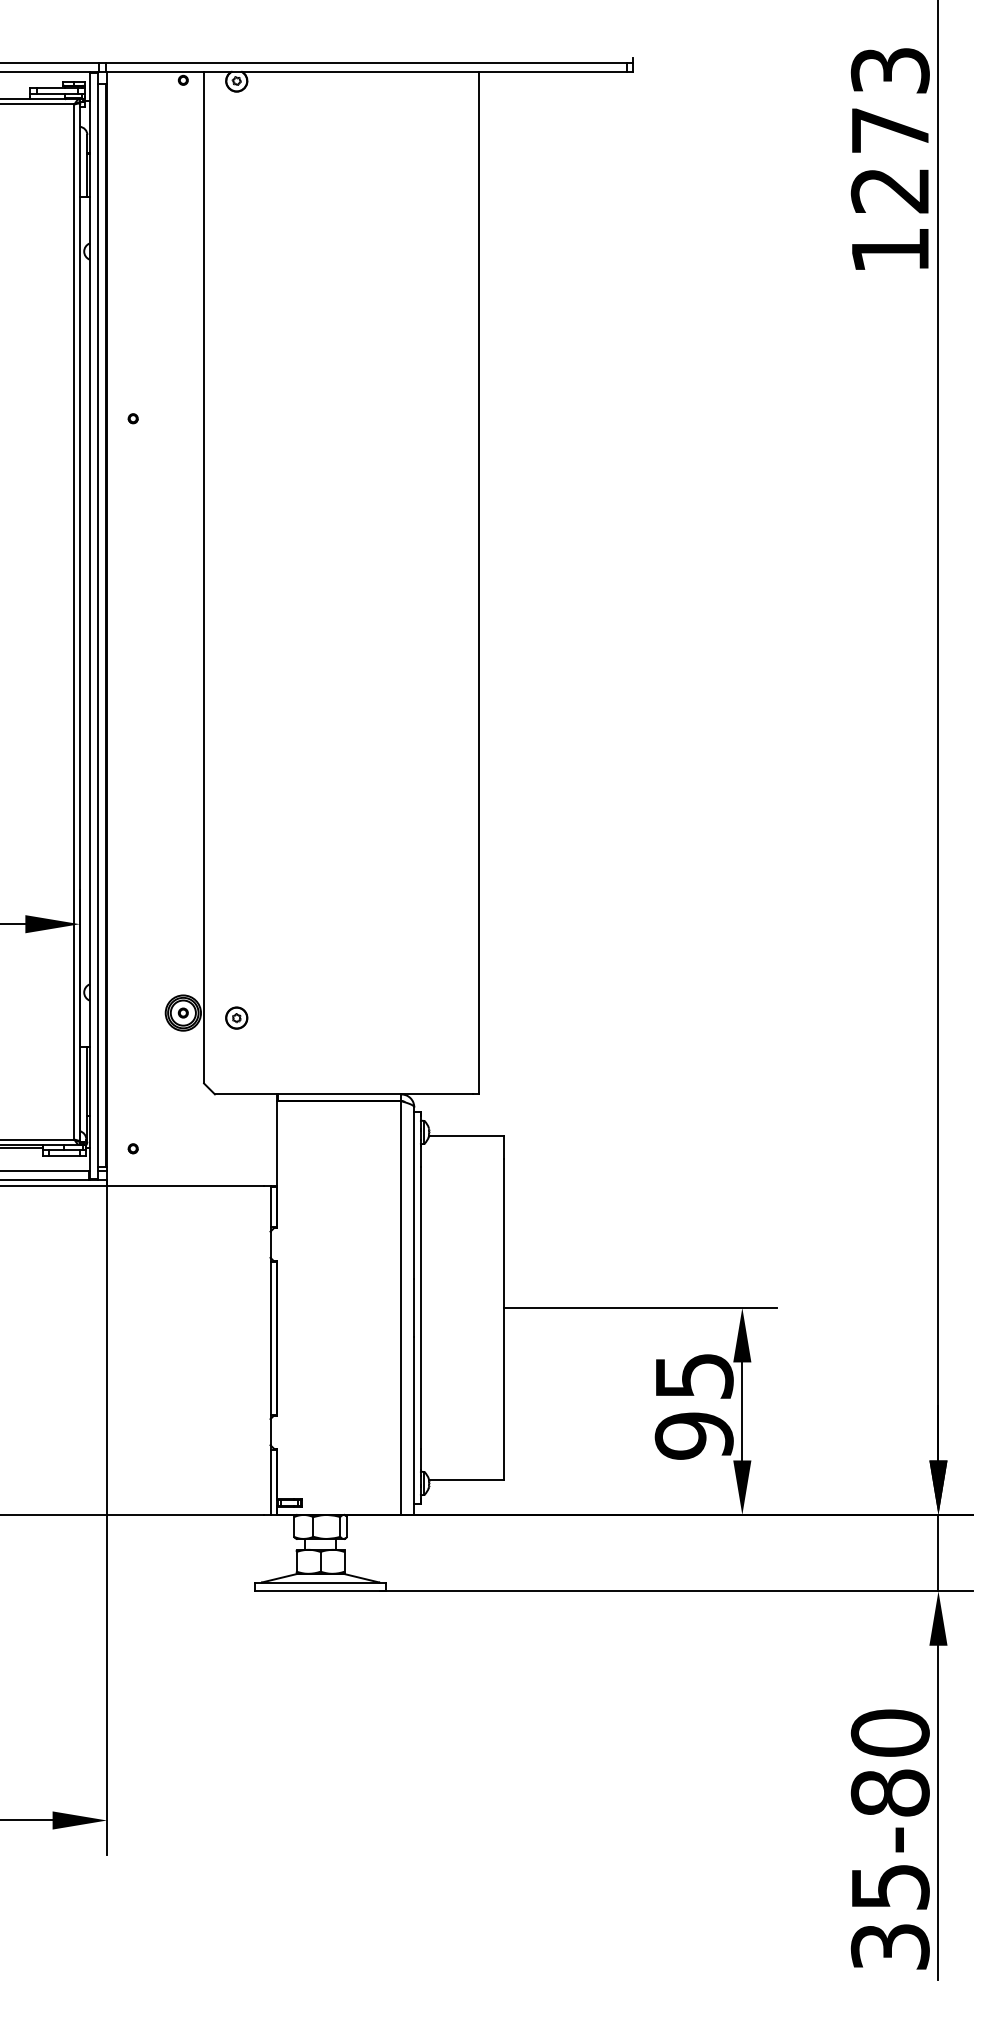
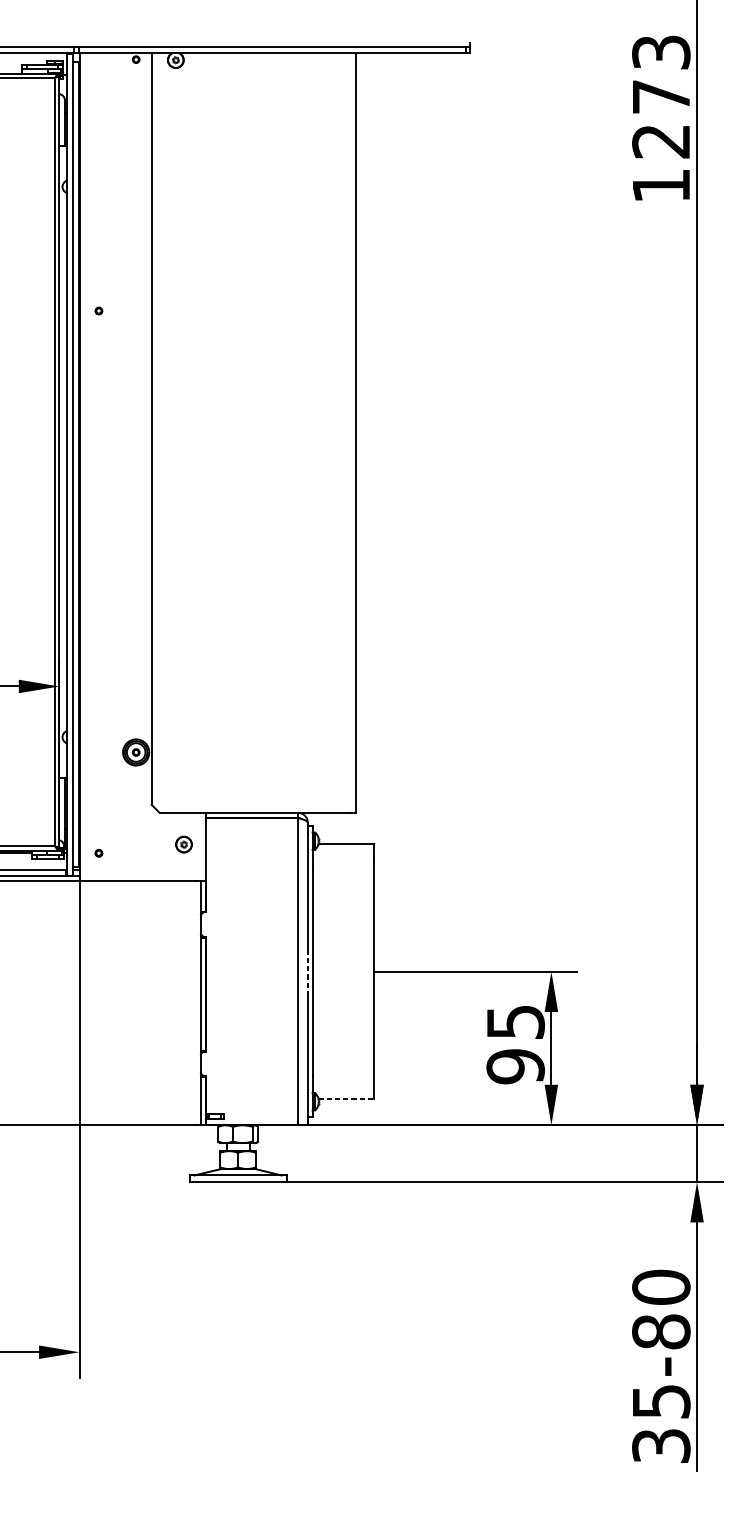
part: (236, 1017) -> (183, 844), moved
line: (414, 1308) -> (307, 971), solid -> dashed
line: (466, 1480) -> (346, 1099), solid -> dashed

